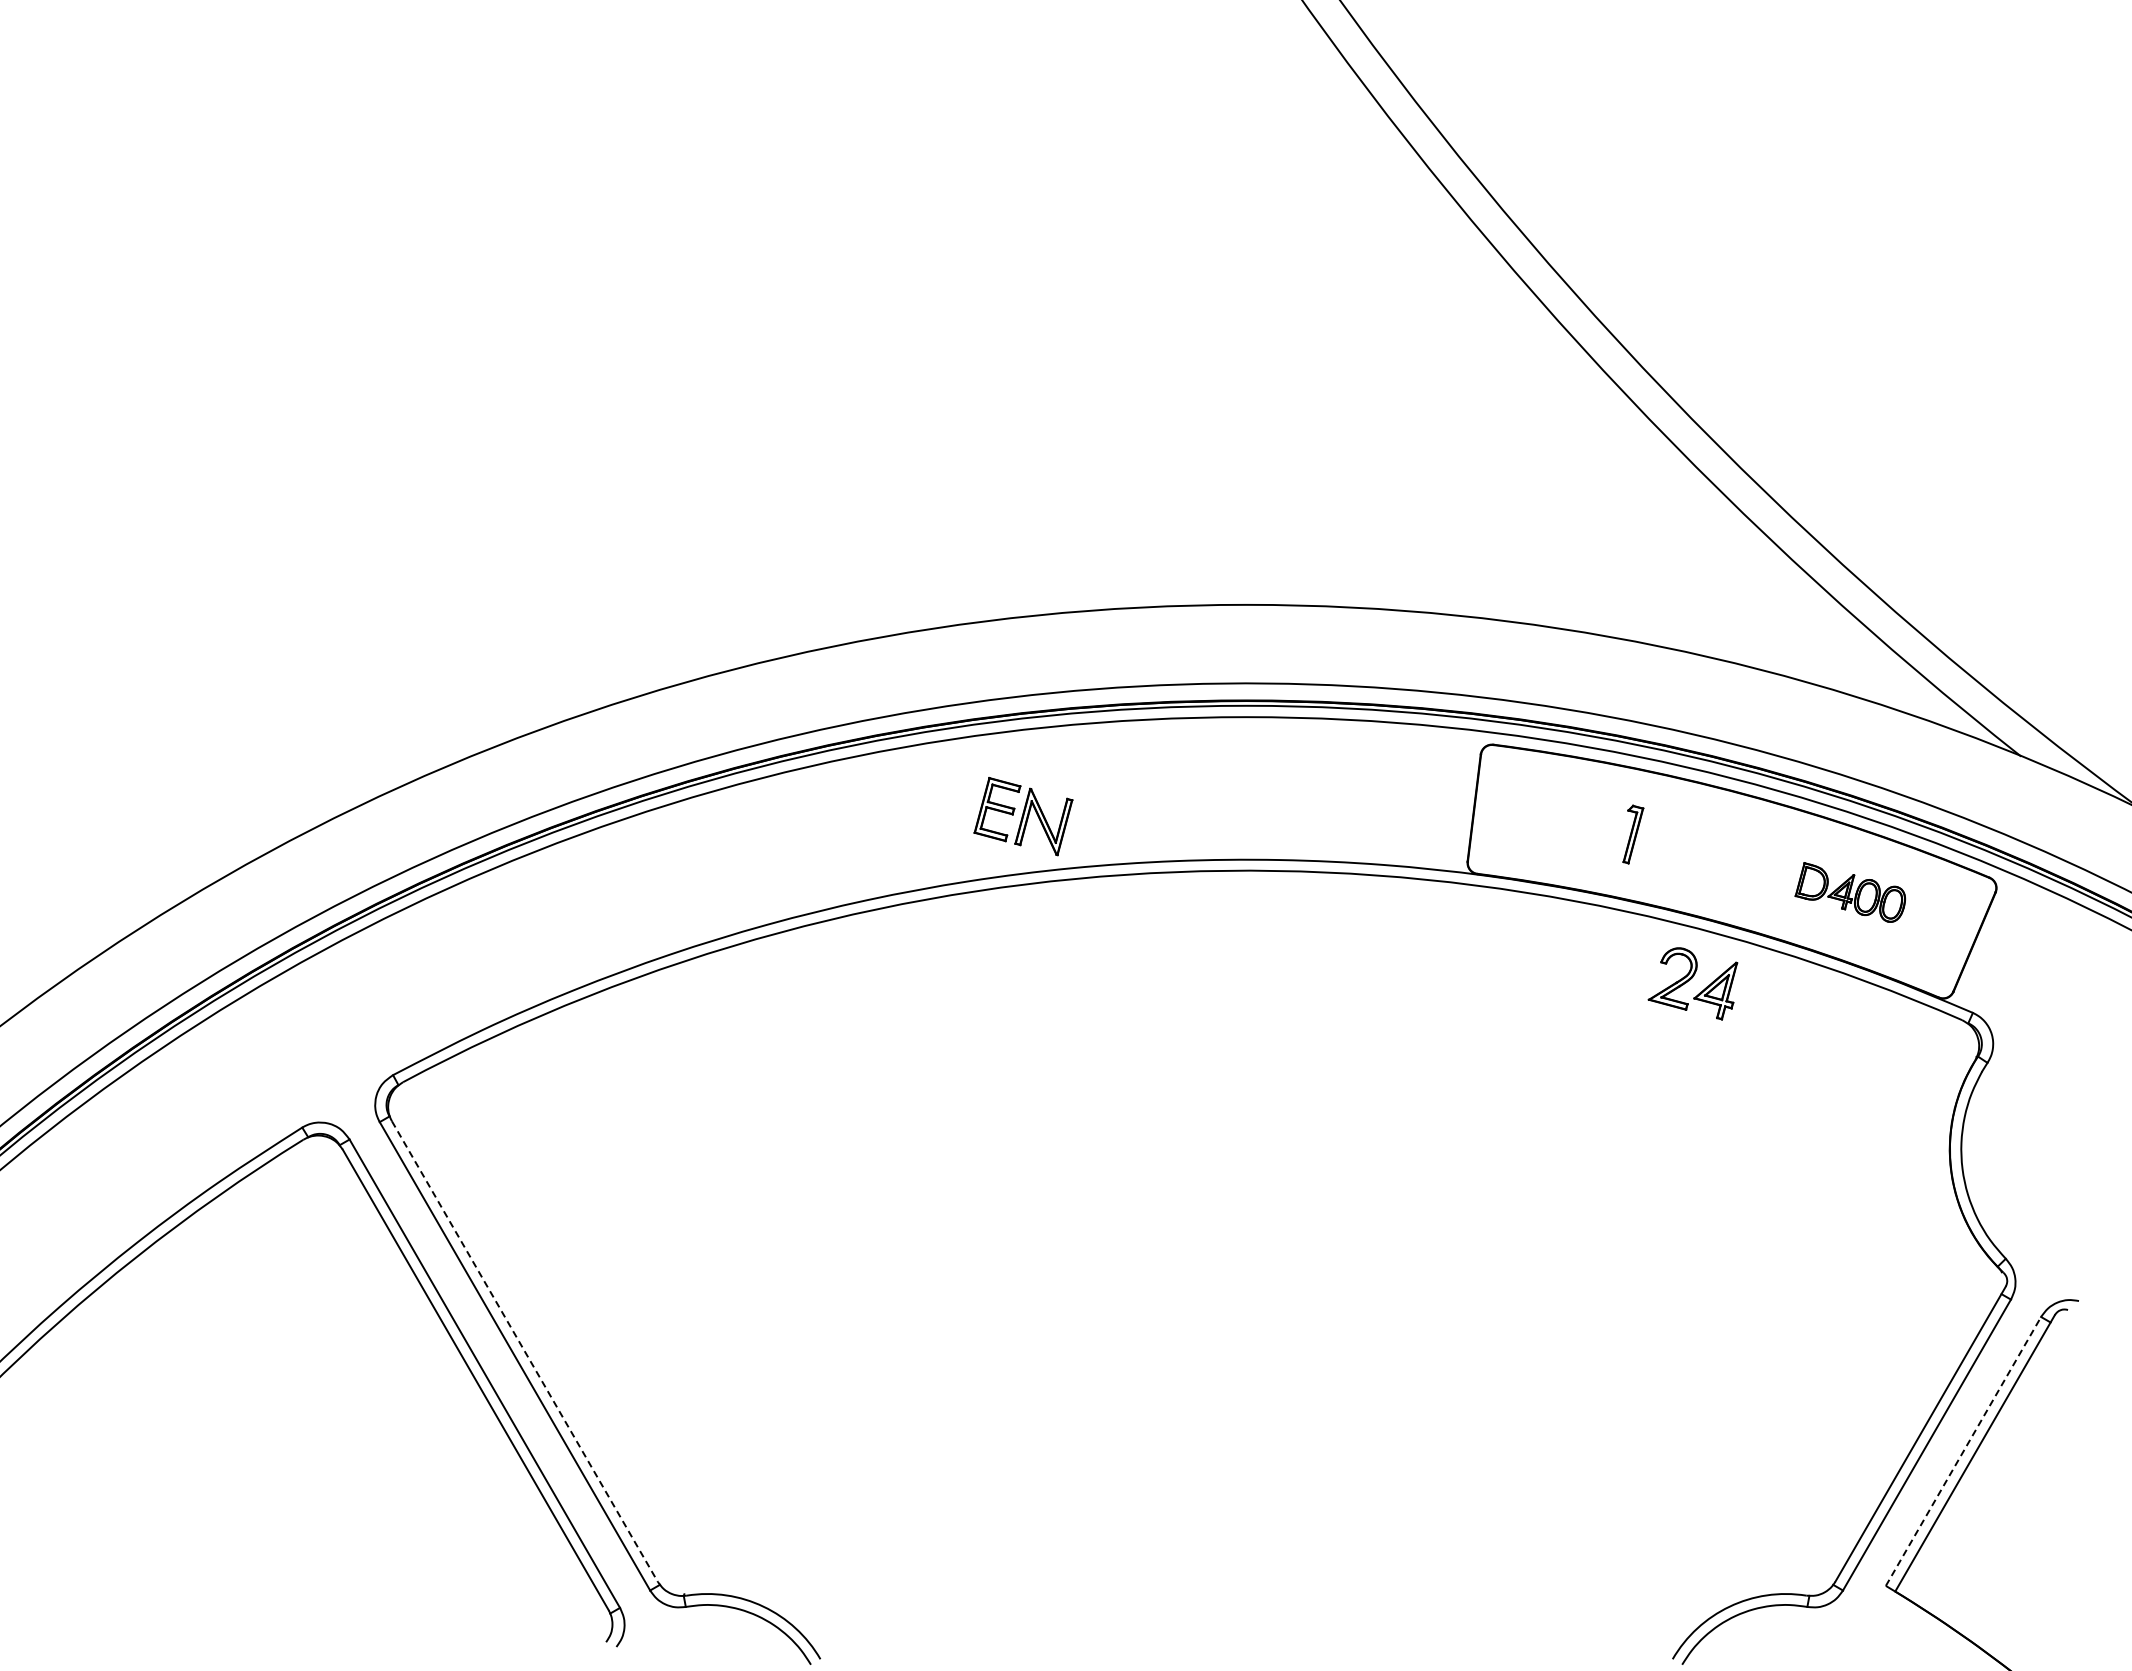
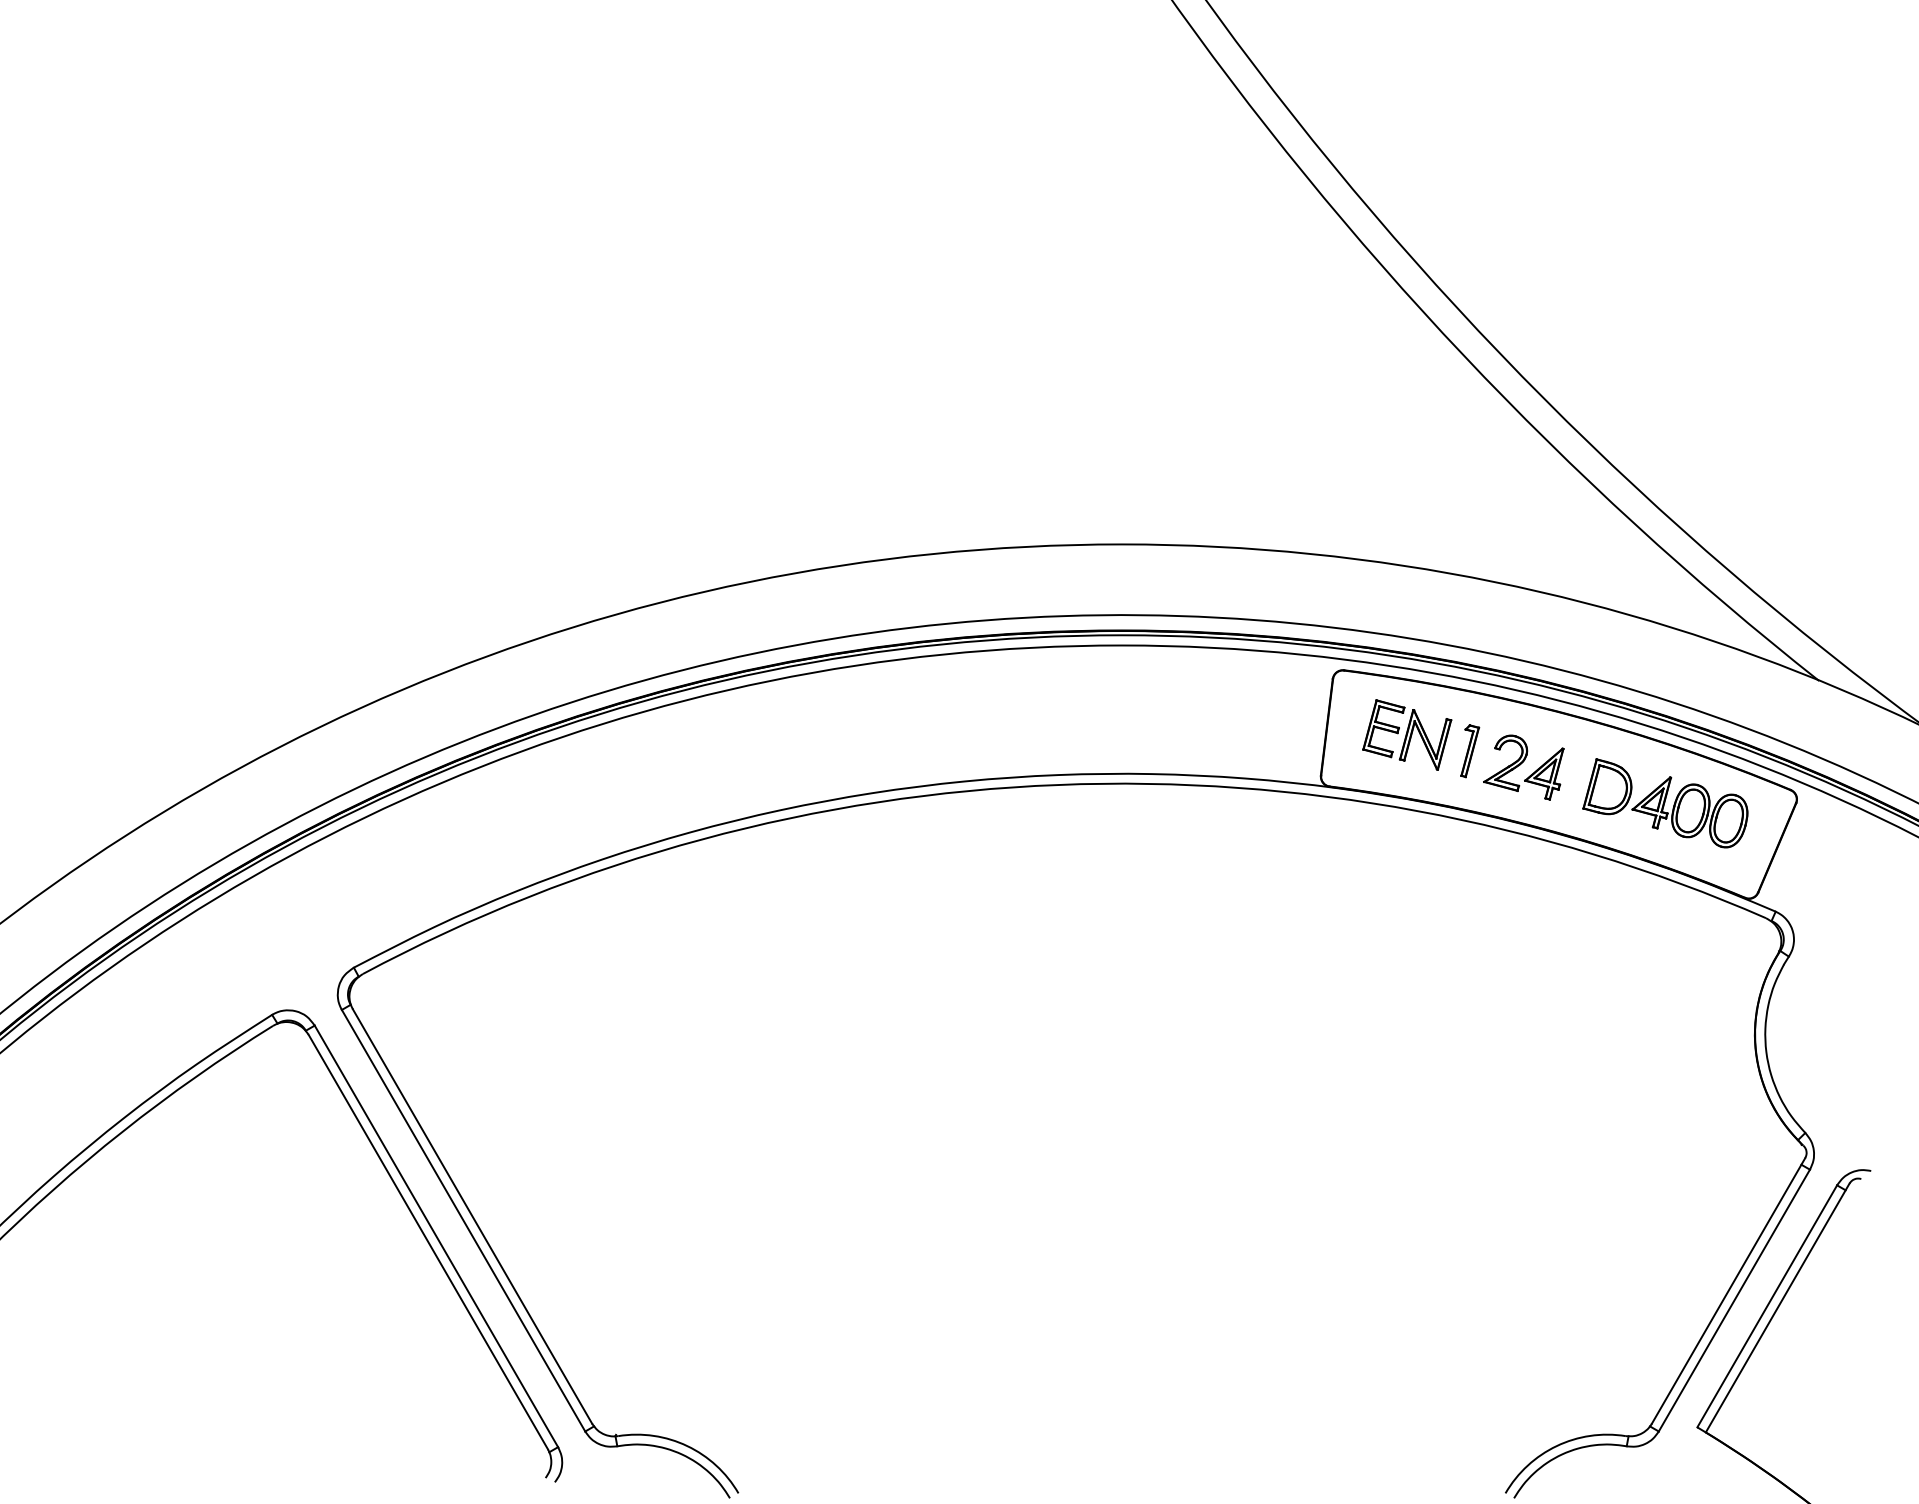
part: (1023, 816) -> (1407, 734), moved
part: (1850, 892) -> (1665, 803), size x1.67
part: (1692, 983) -> (1523, 767), moved
line: (524, 1351) -> (472, 1216), dashed -> solid
line: (1963, 1451) -> (1767, 1306), dashed -> solid

